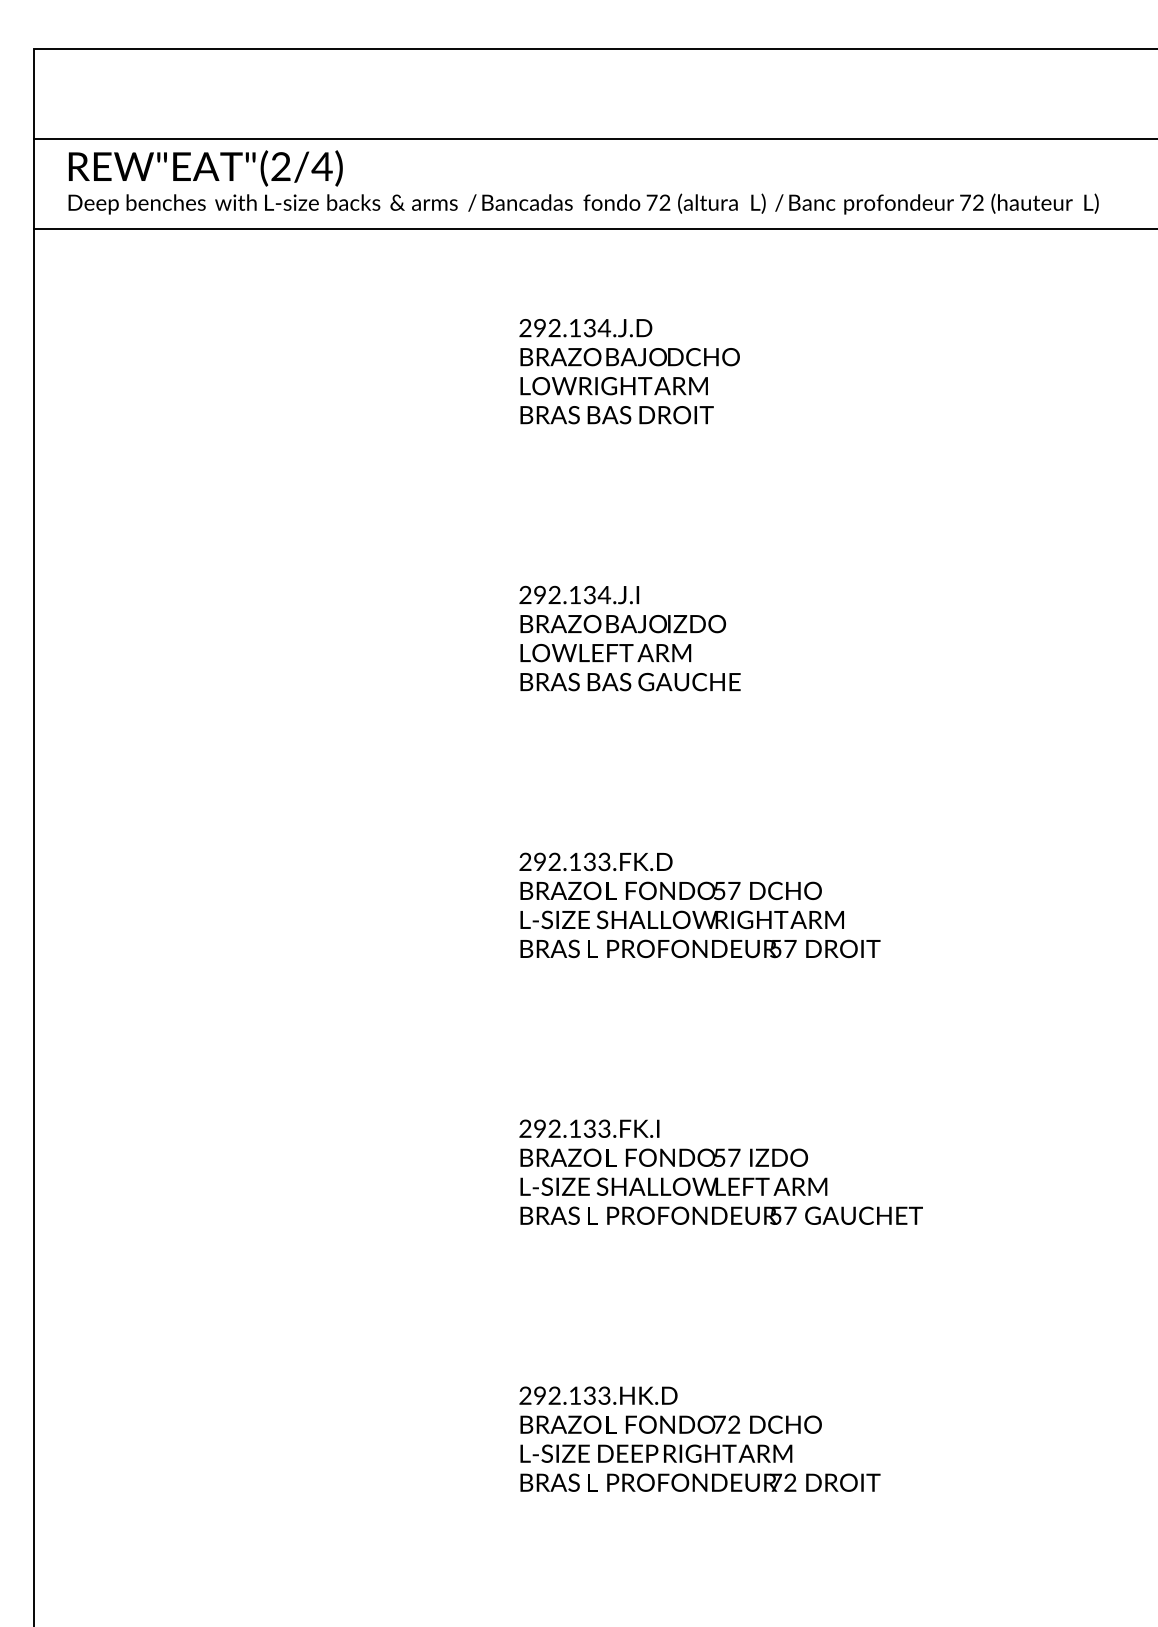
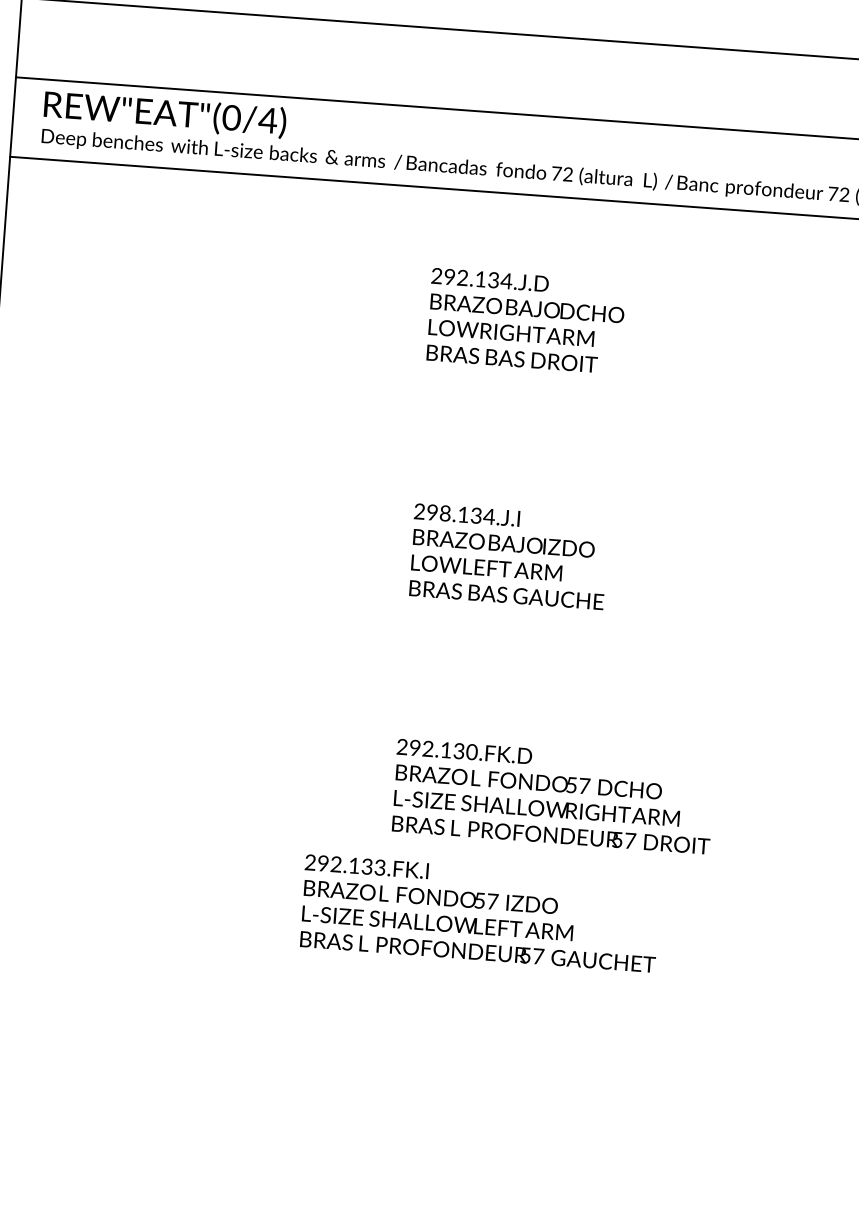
text: (280, 166) -> (231, 117), (2/4) -> (0/4)
text: (554, 595) -> (445, 513), 292.134.J.I -> 298.134.J.I
text: (604, 861) -> (472, 751), 292.133.FK.D -> 292.130.FK.D
text: (720, 1171) -> (479, 912), moved

